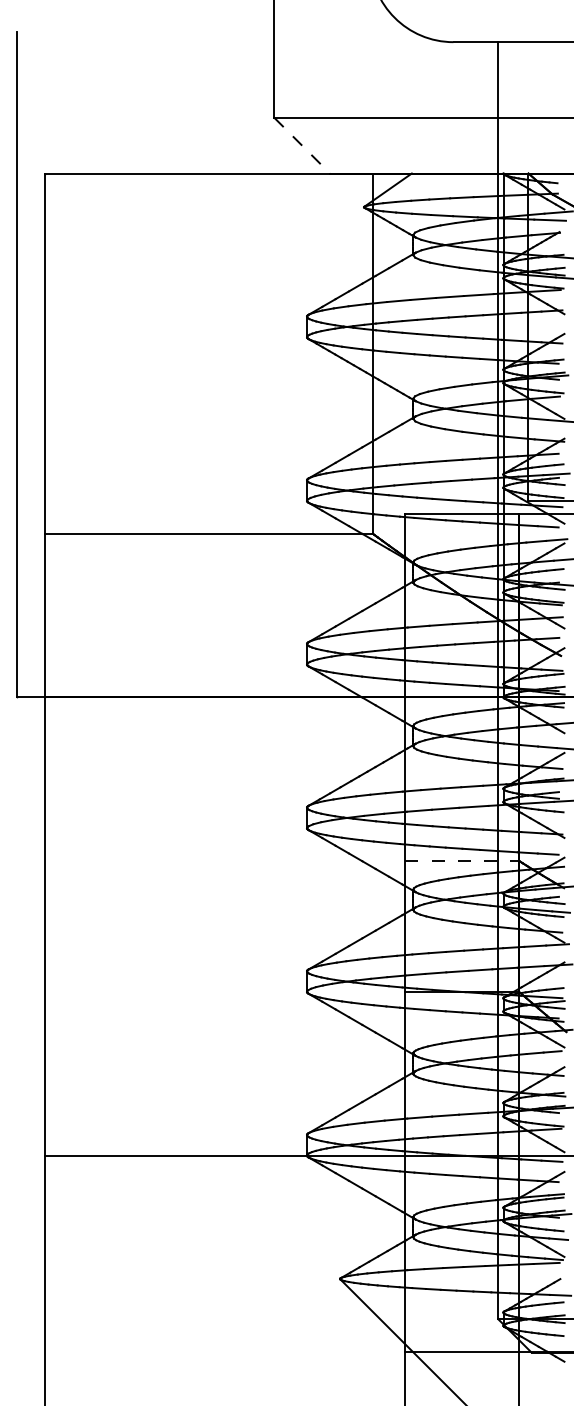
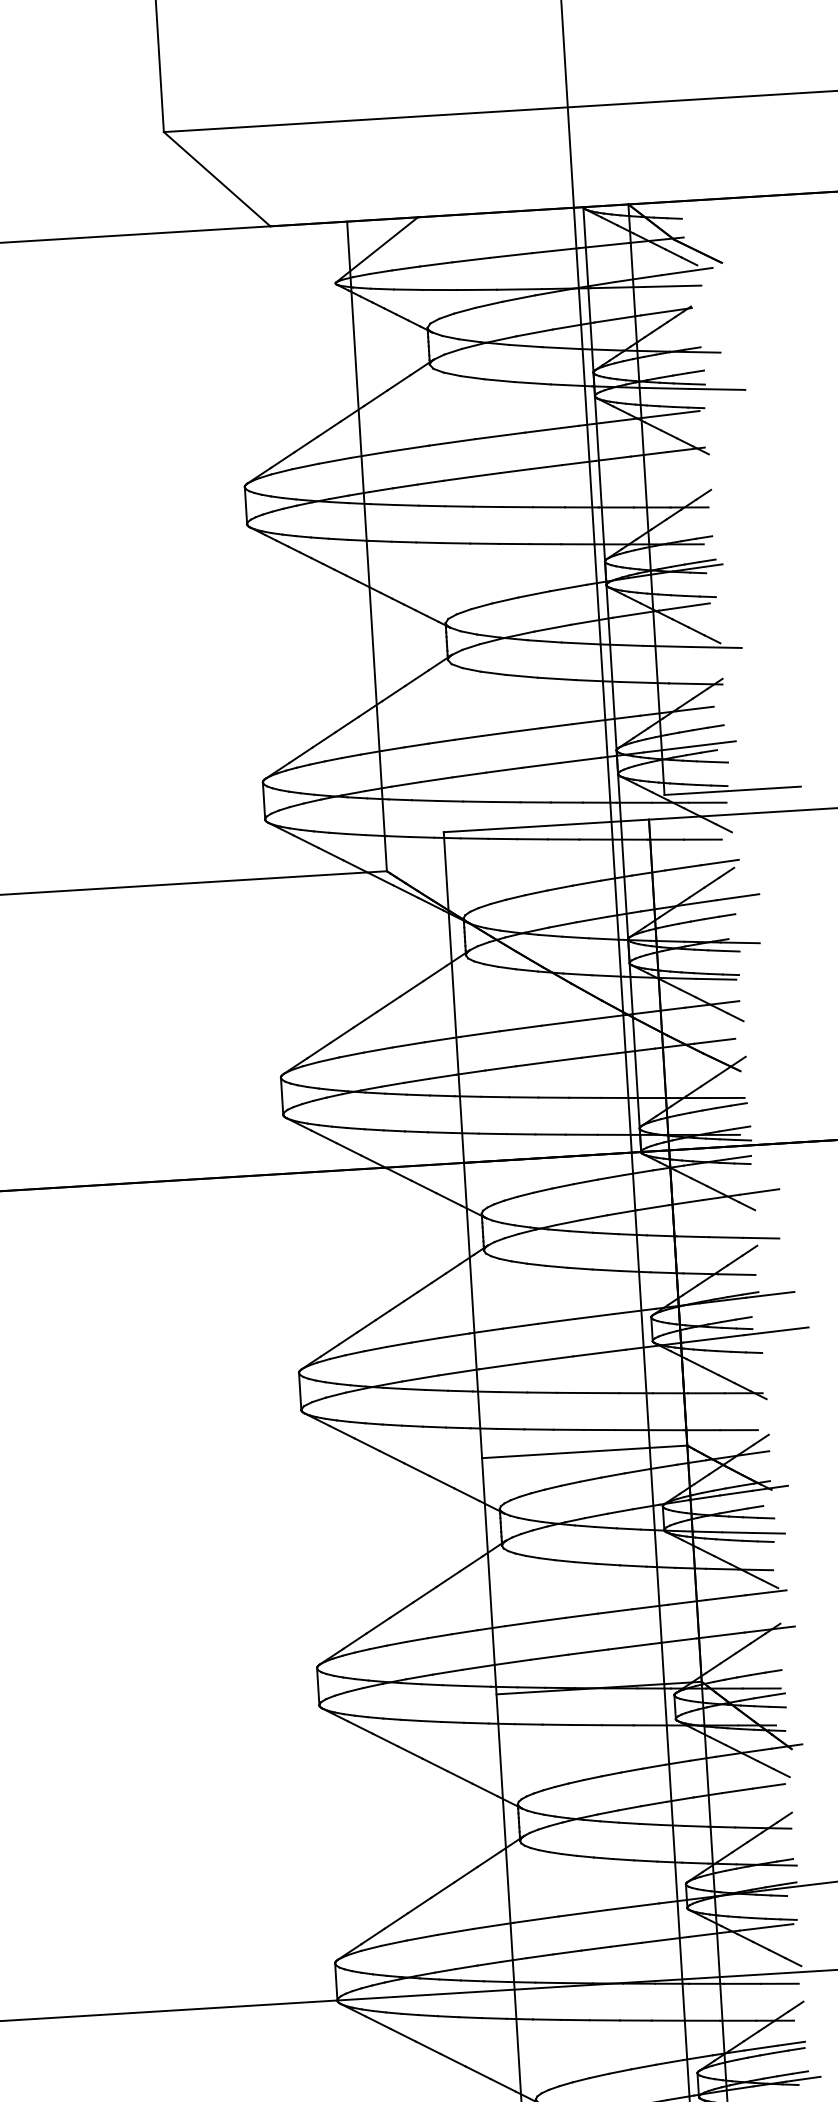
line: (302, 146) -> (217, 180), dashed -> solid
line: (462, 860) -> (585, 1451), dashed -> solid

